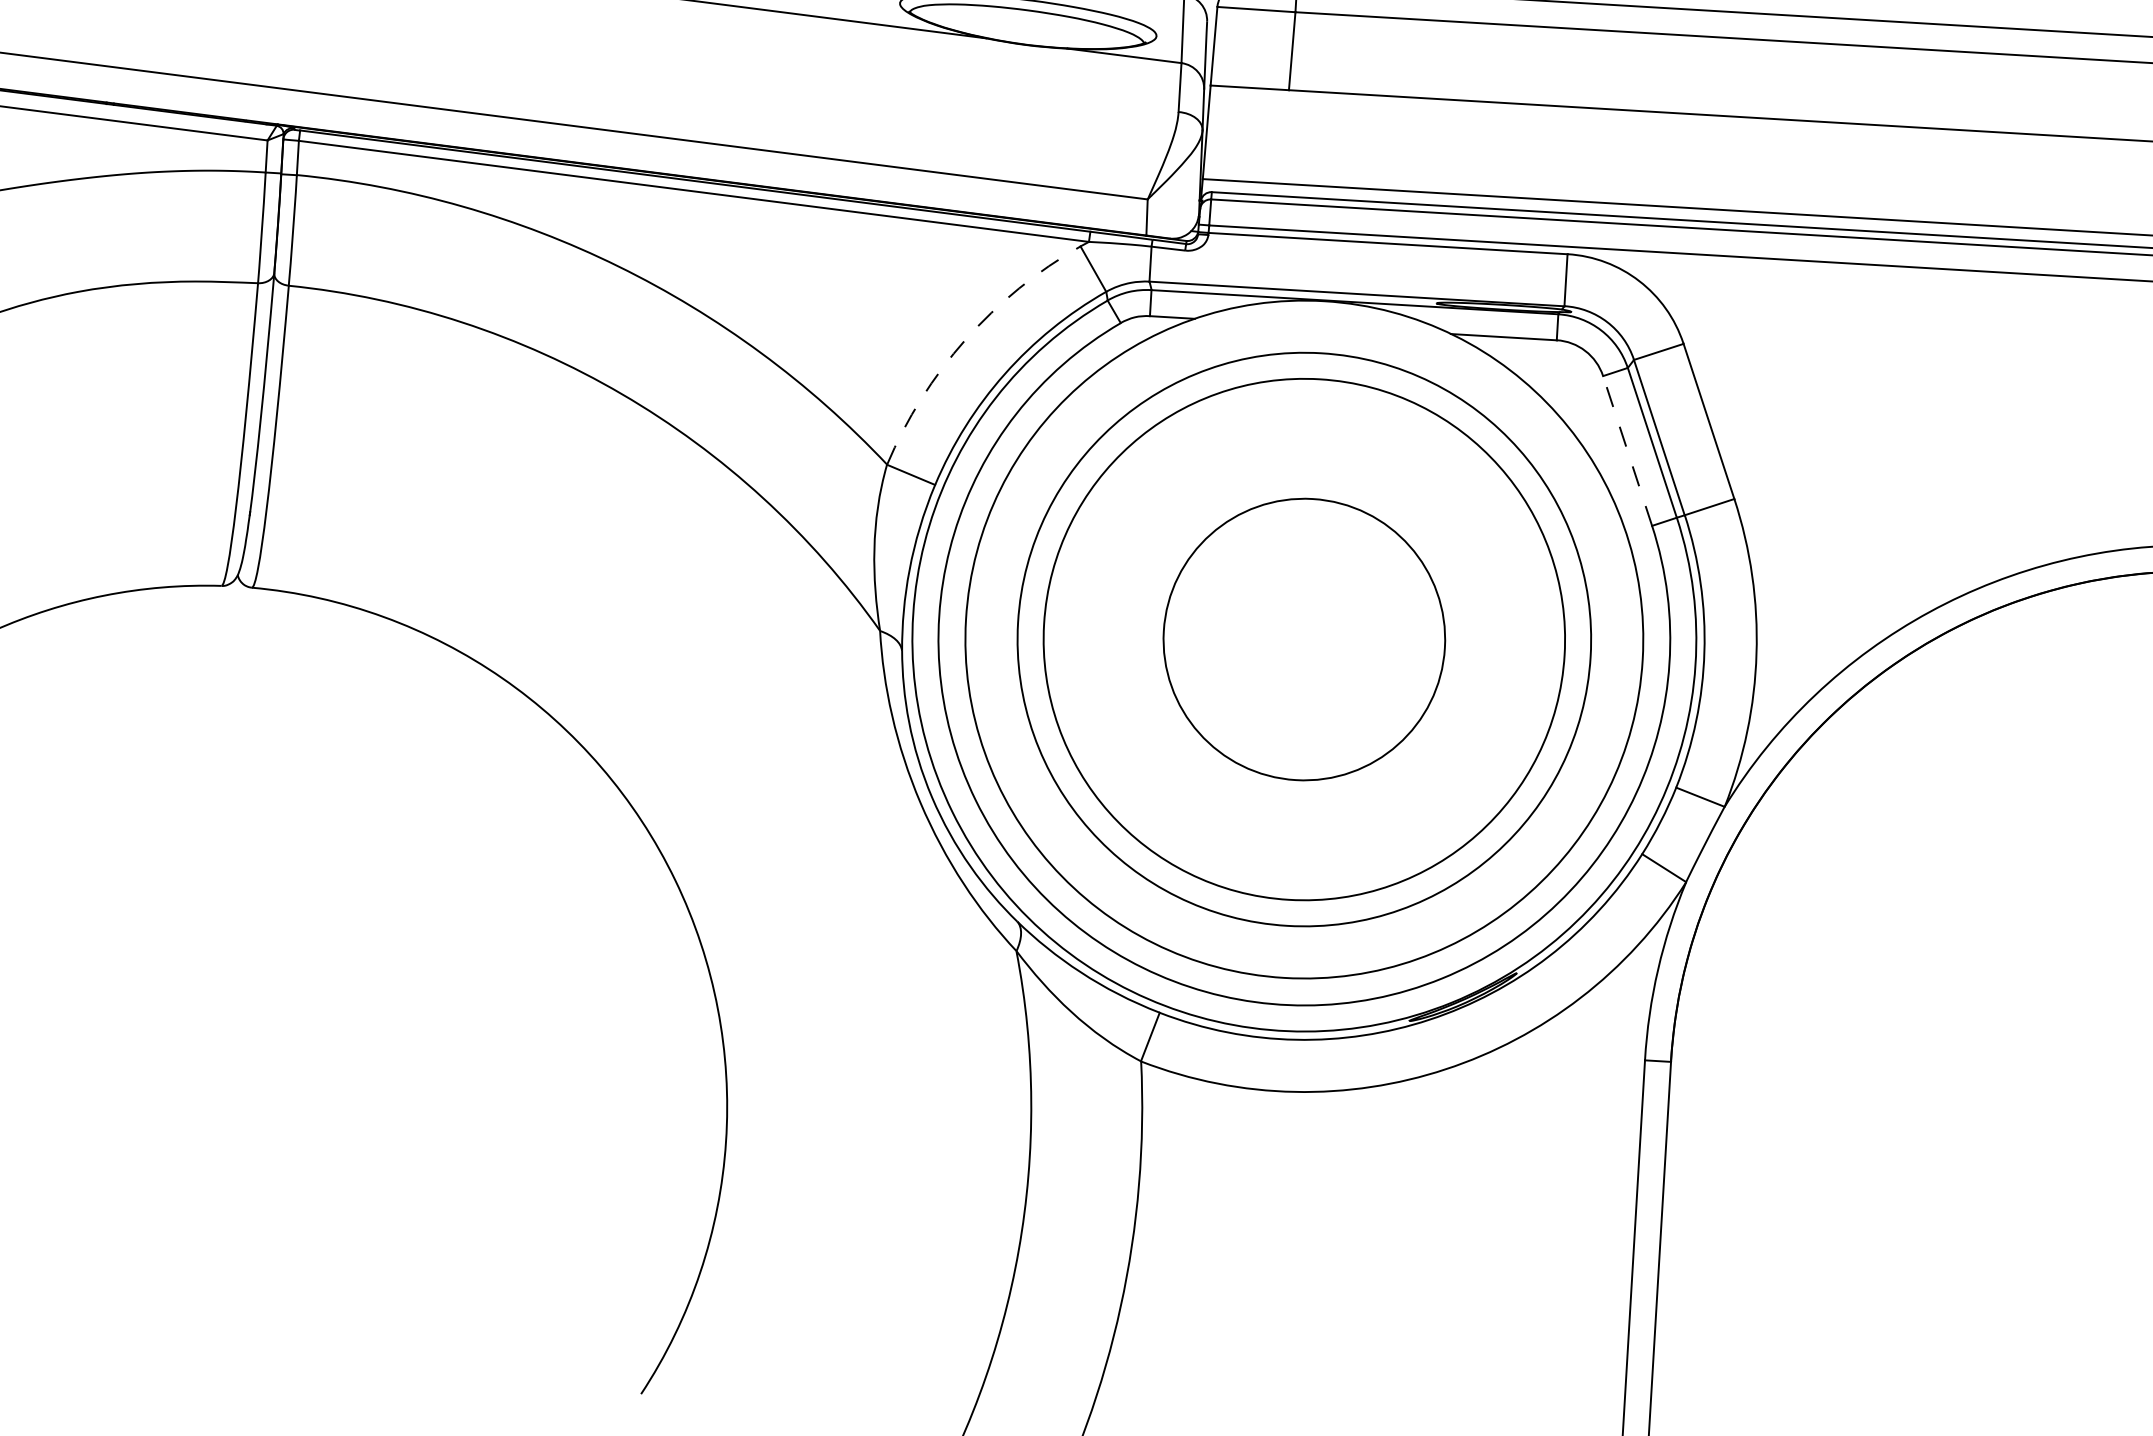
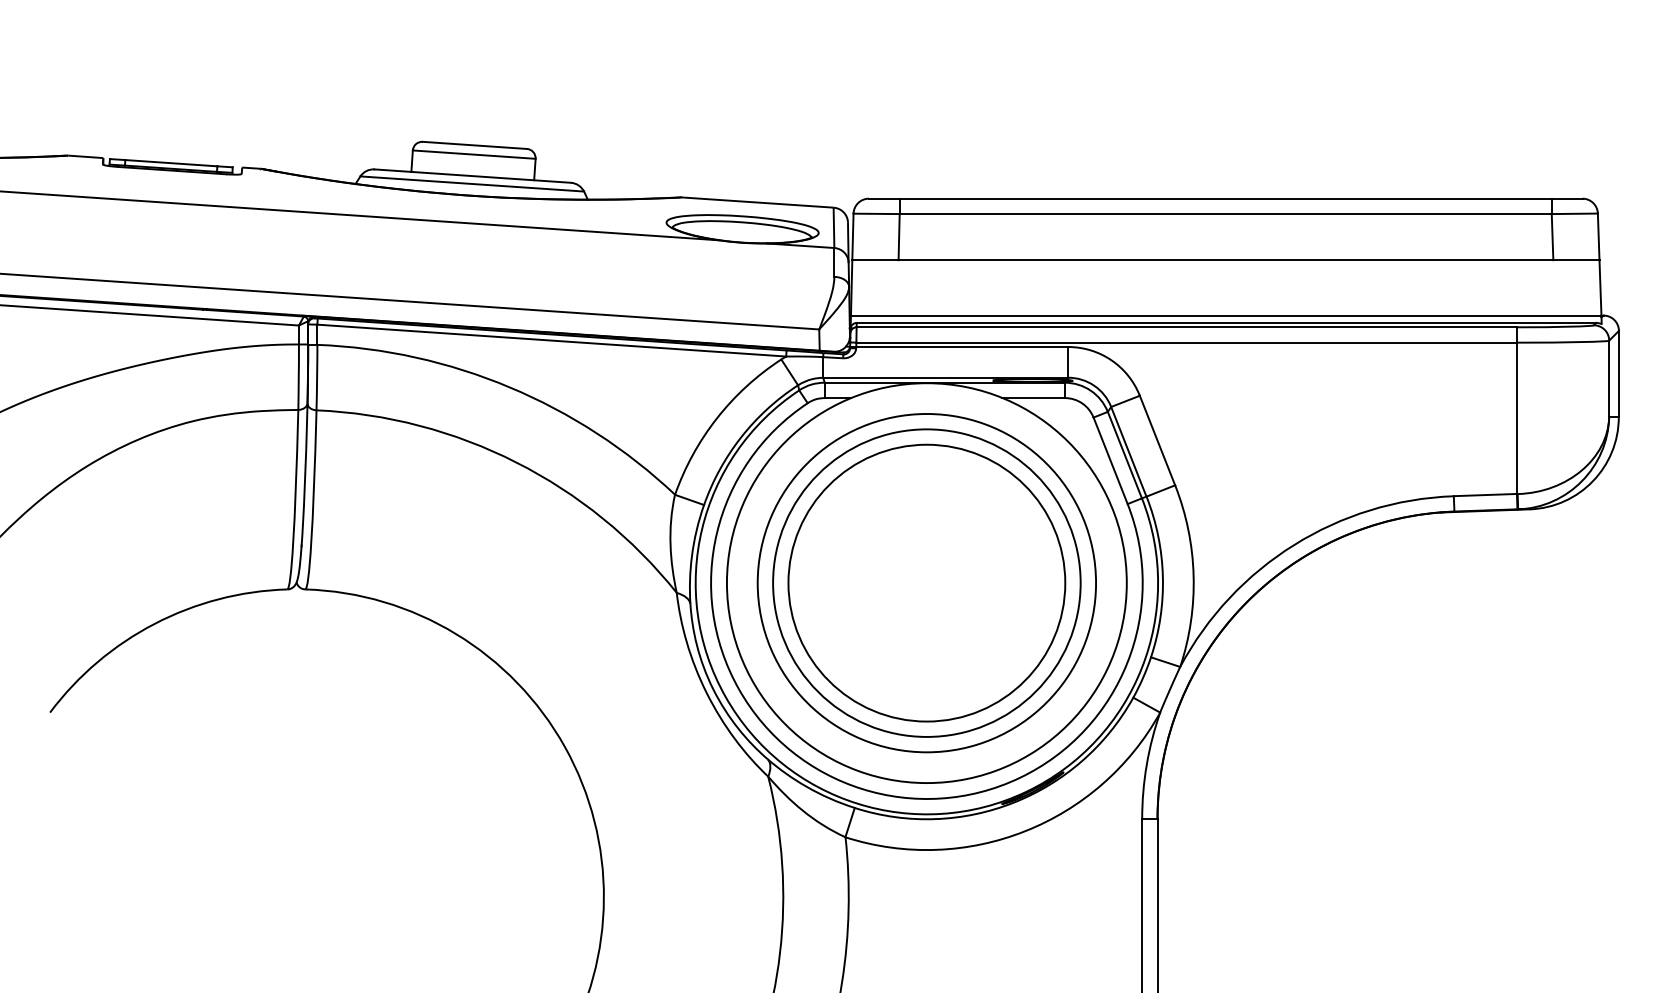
arc: (964, 339) -> (716, 418), dashed -> solid
line: (1627, 450) -> (1110, 460), dashed -> solid
circle: (1303, 638) -> (926, 582), size x1.67

